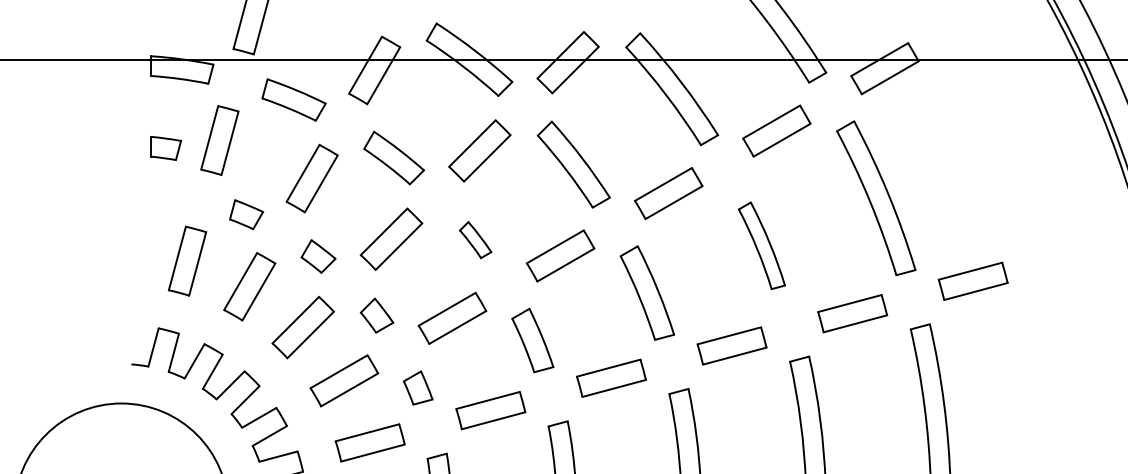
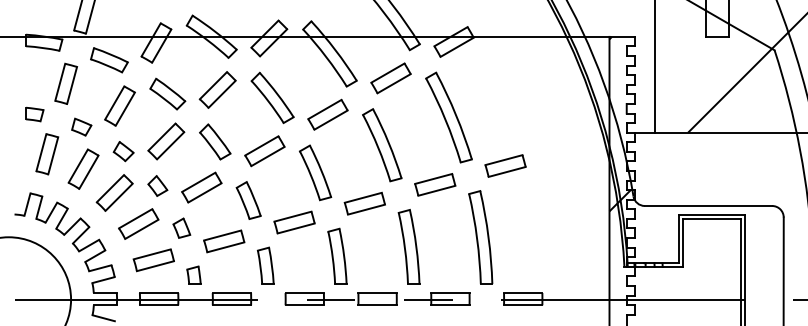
part: (165, 148) -> (34, 114), moved
part: (475, 239) -> (215, 141), size x1.67
part: (762, 246) -> (382, 145), size x1.43

